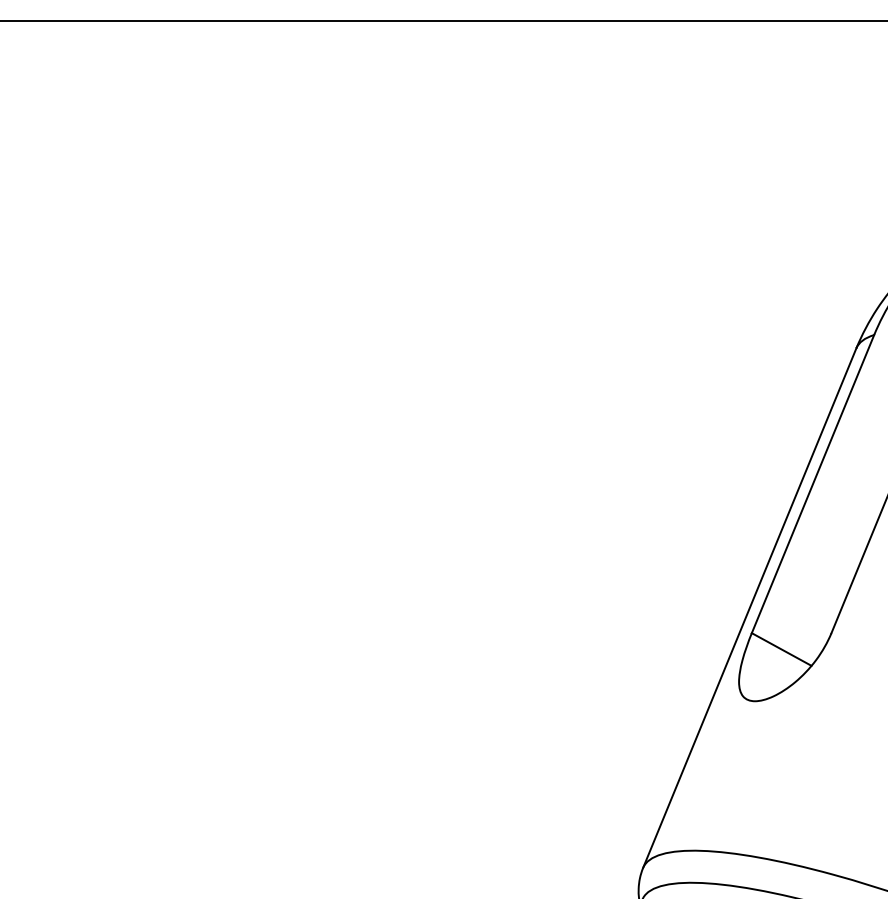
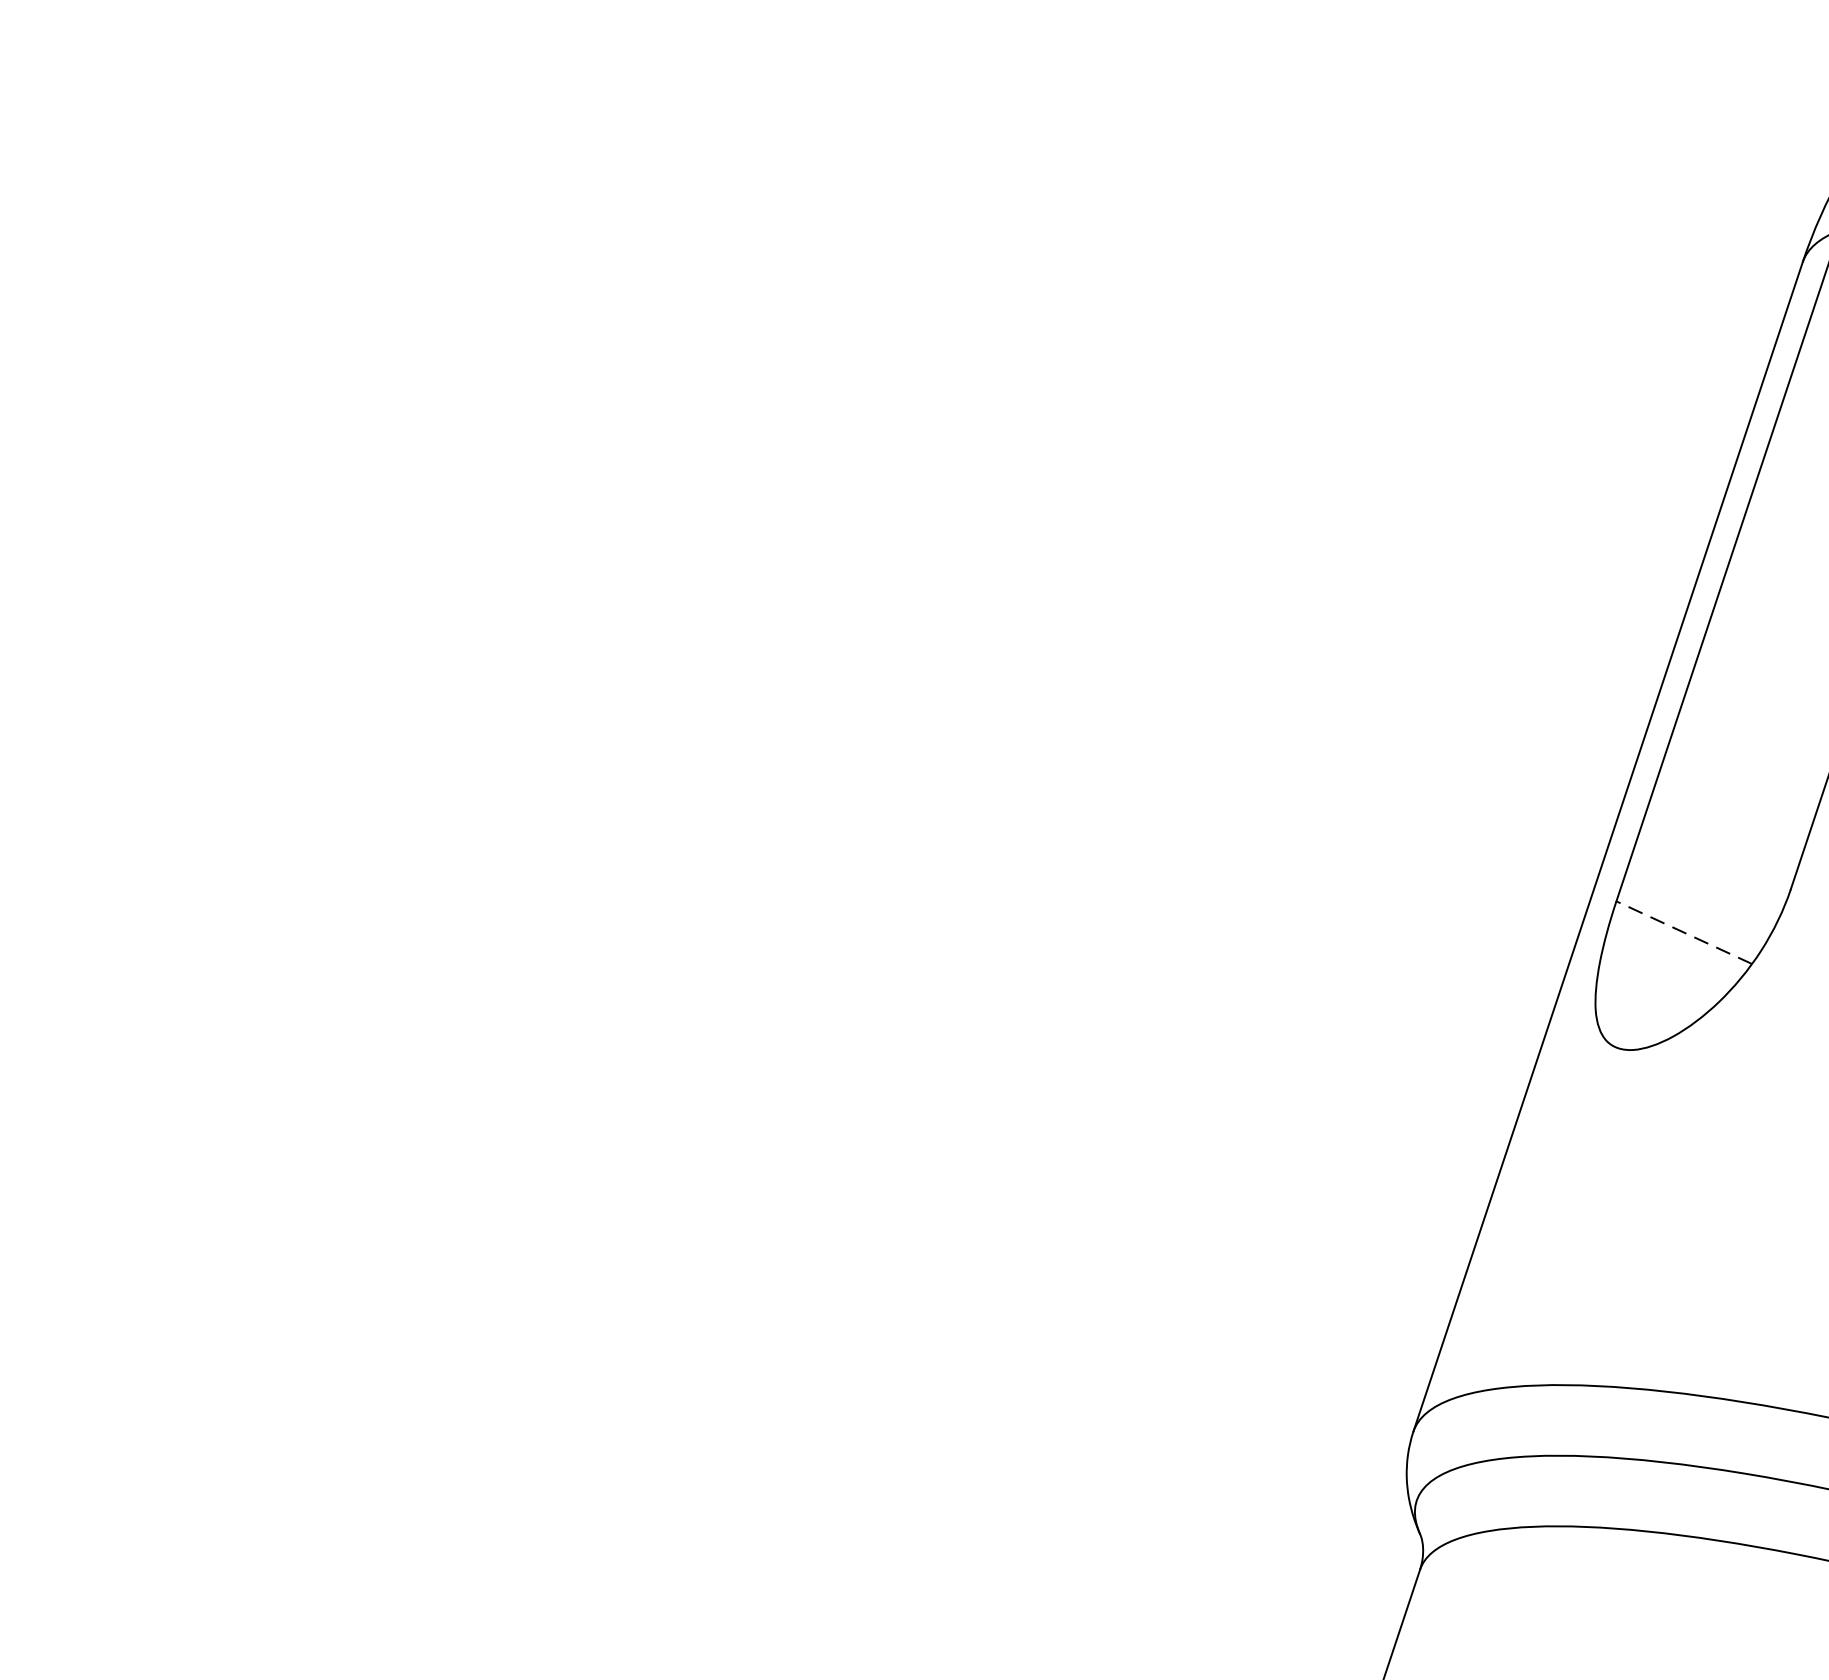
line: (781, 649) -> (1683, 932), solid -> dashed

